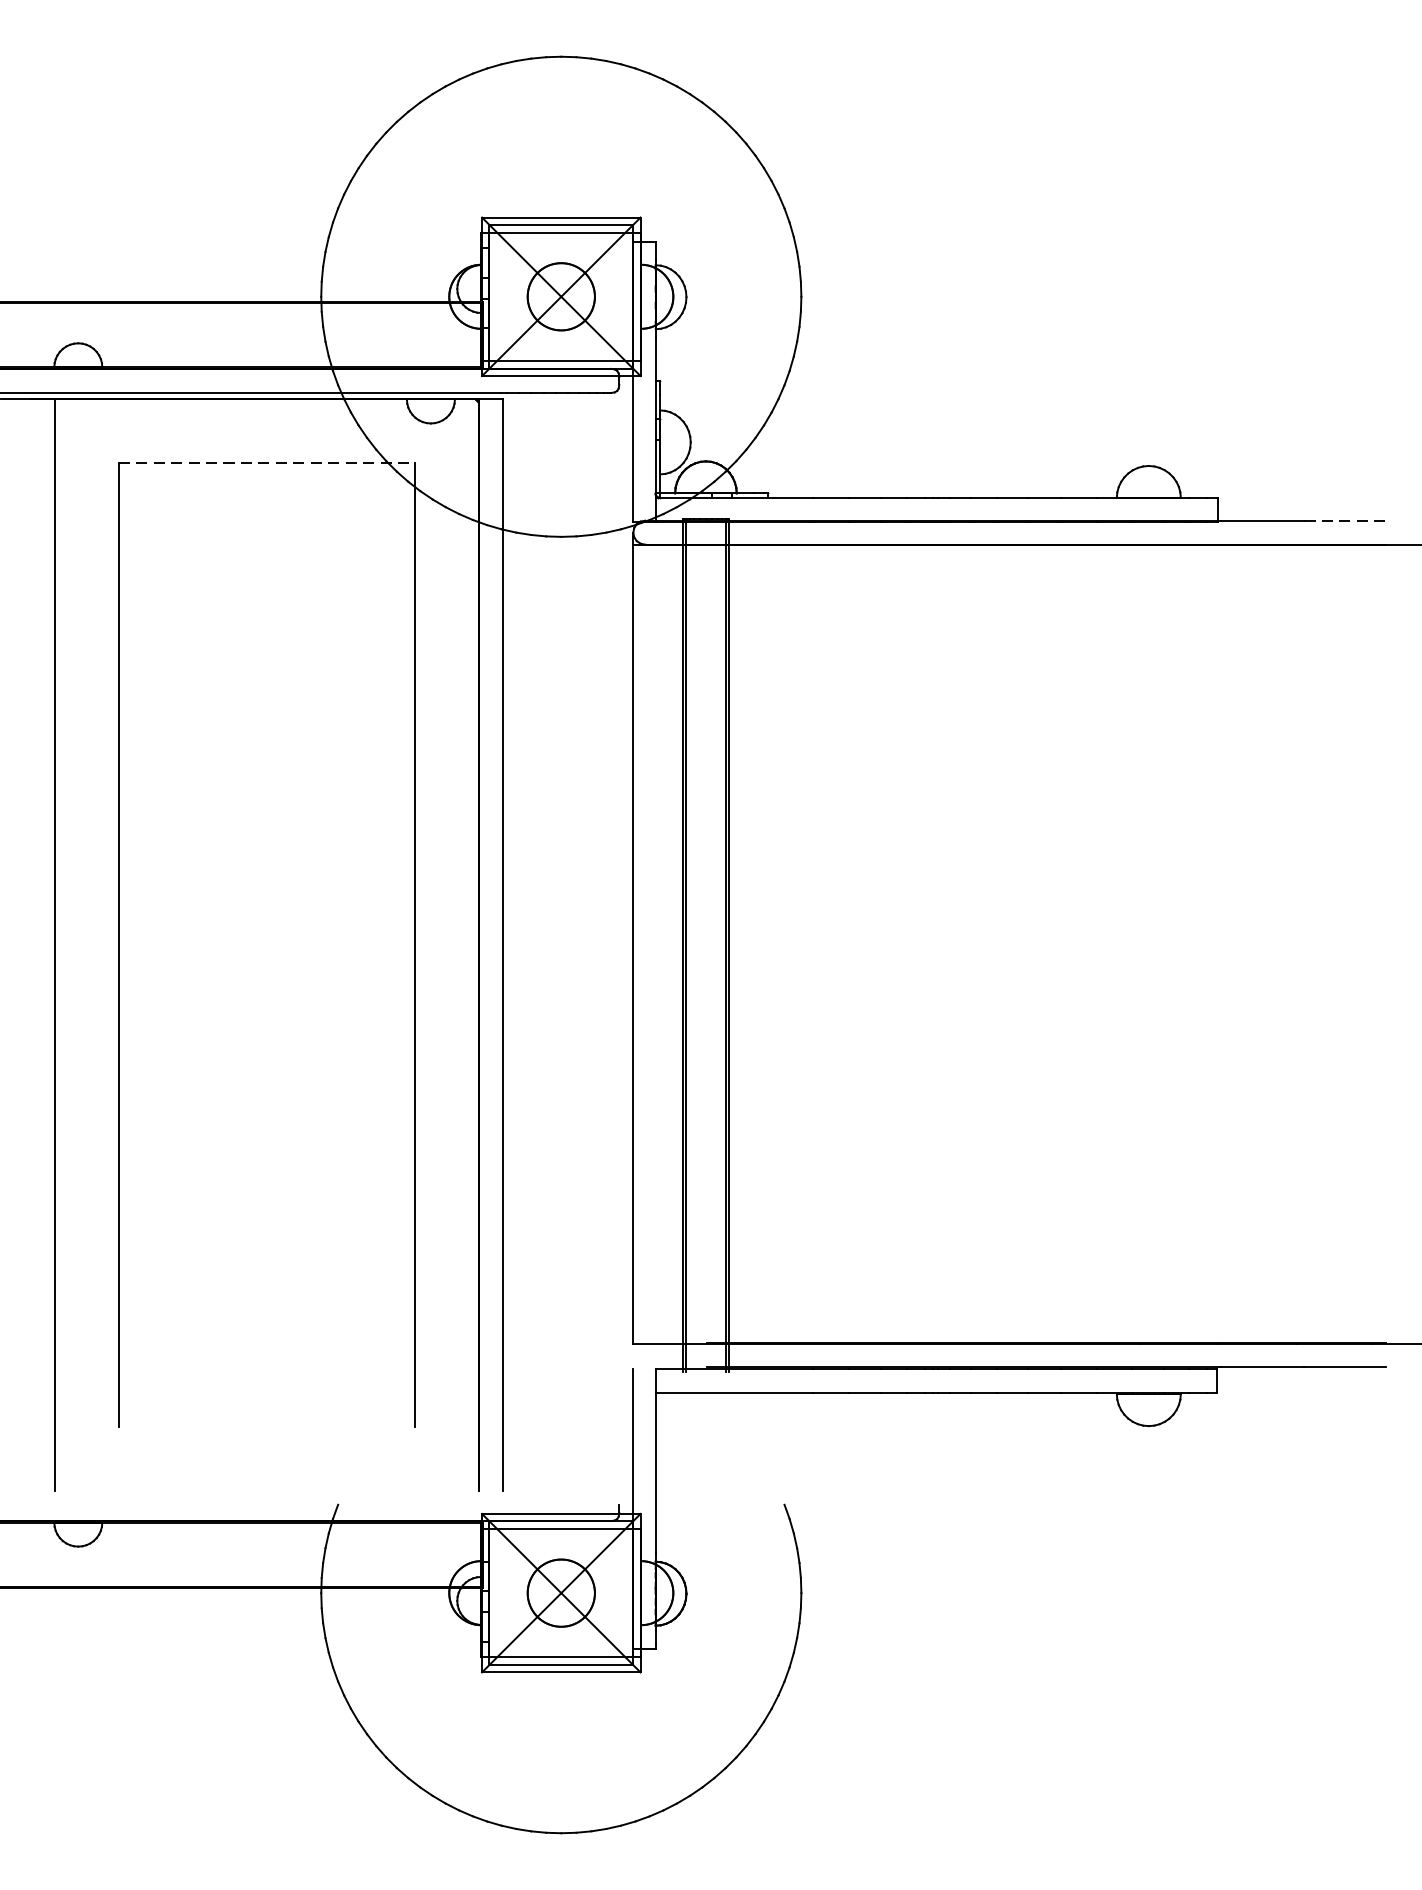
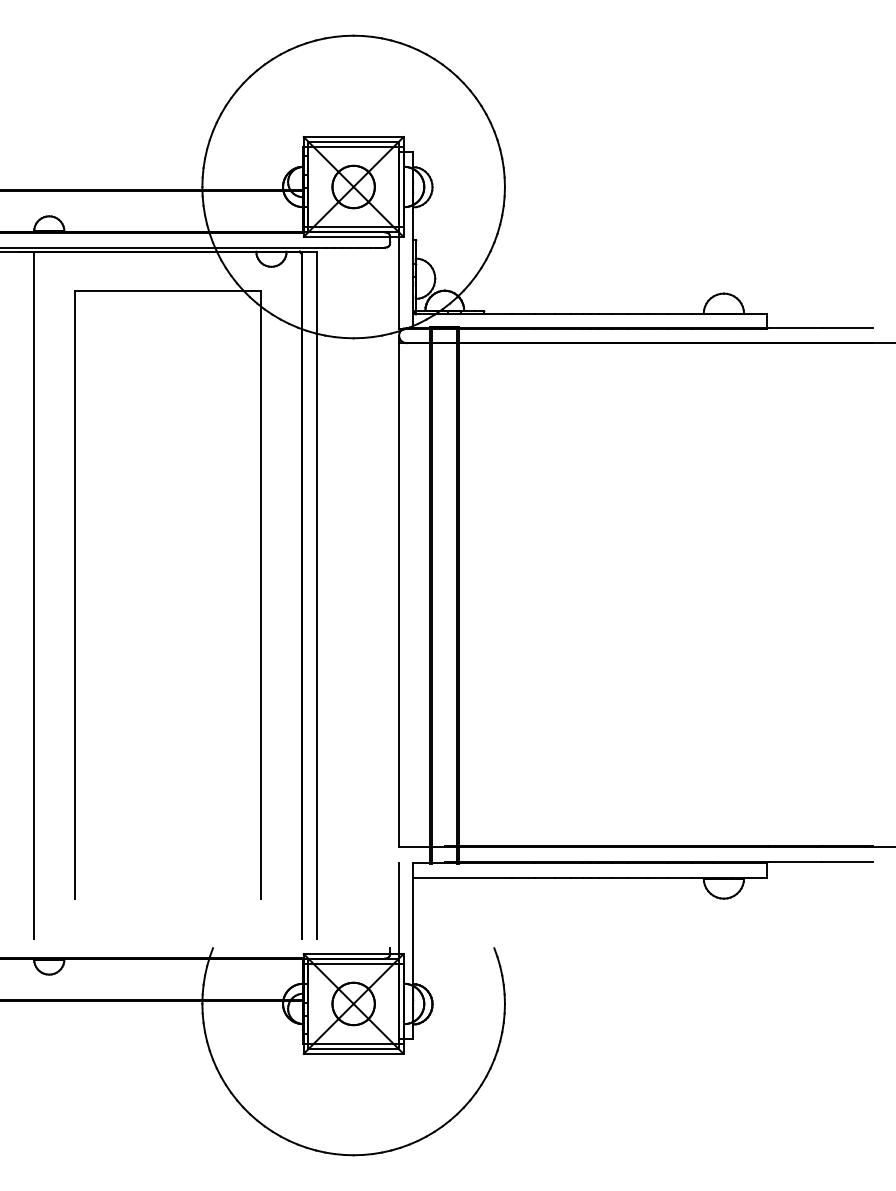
line: (267, 462) -> (168, 291), dashed -> solid
line: (1344, 521) -> (847, 328), dashed -> solid

